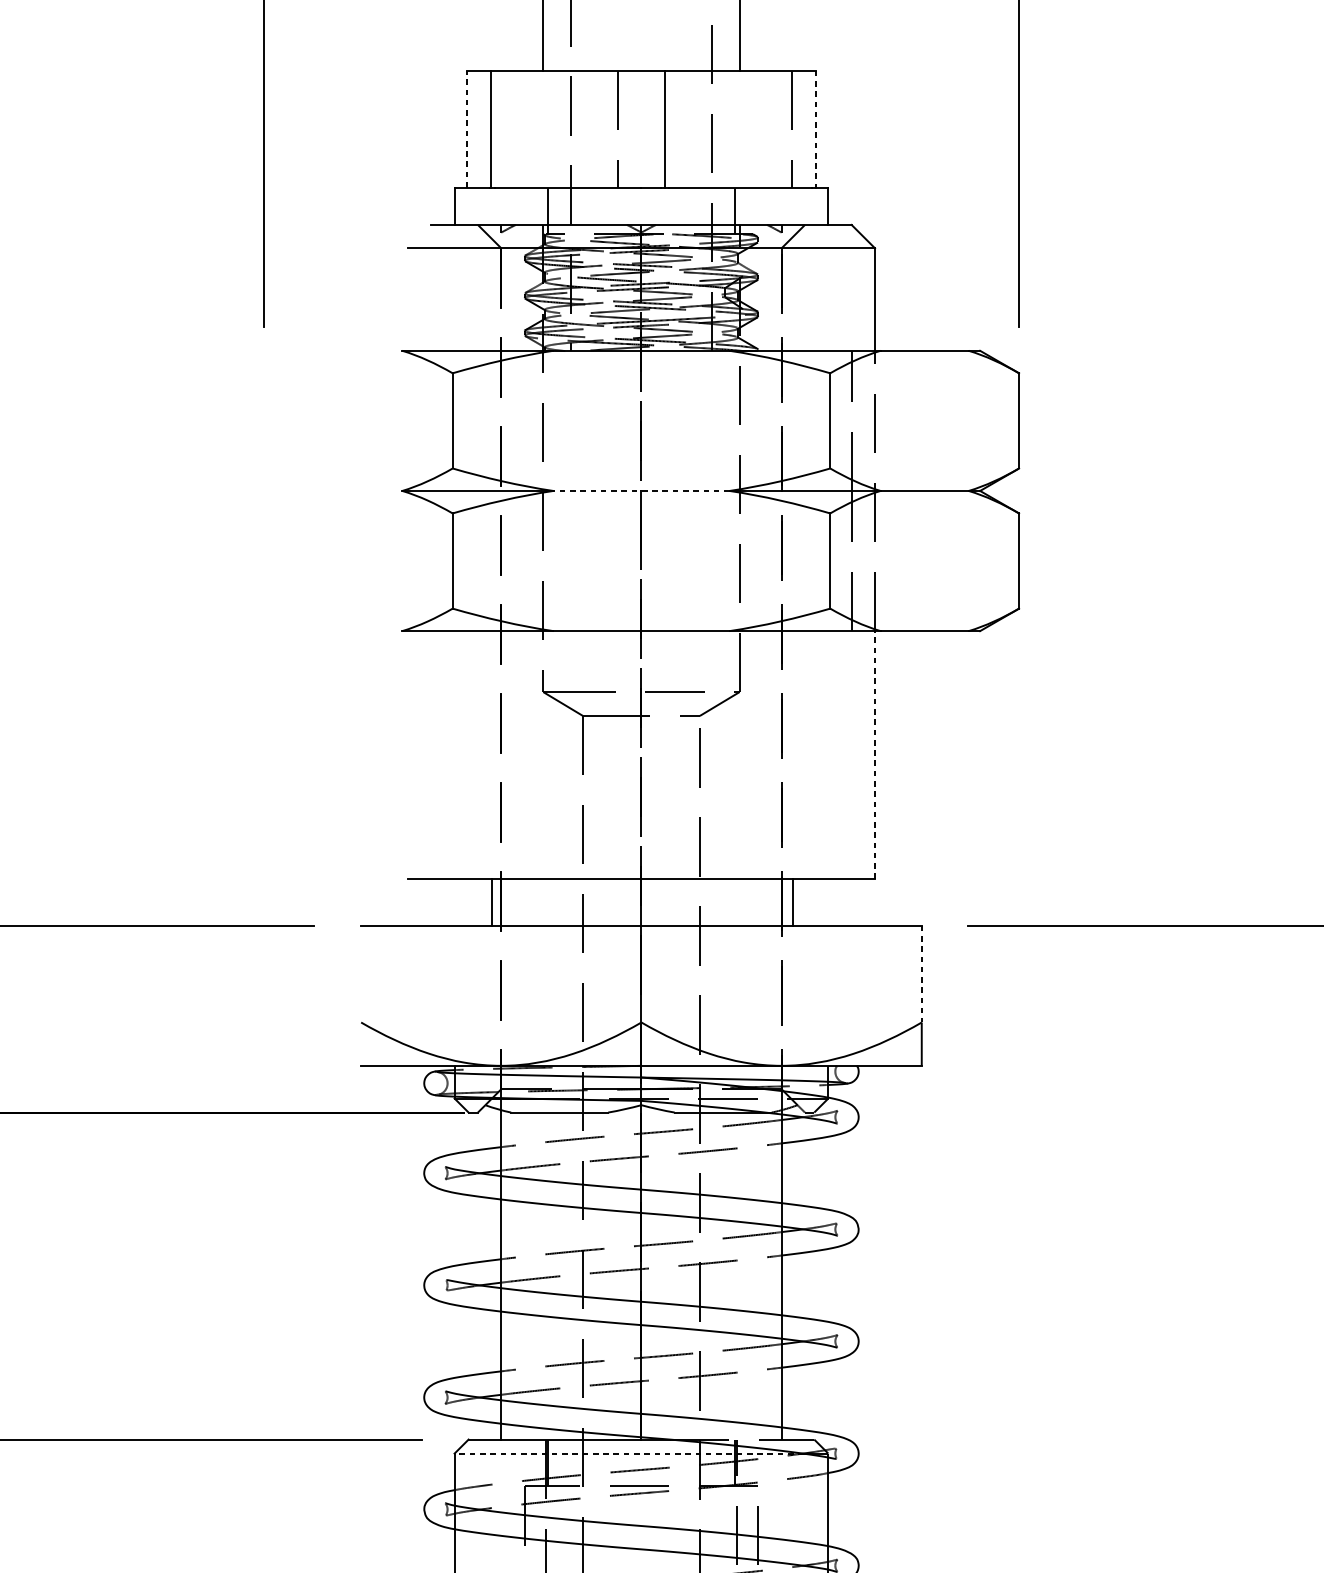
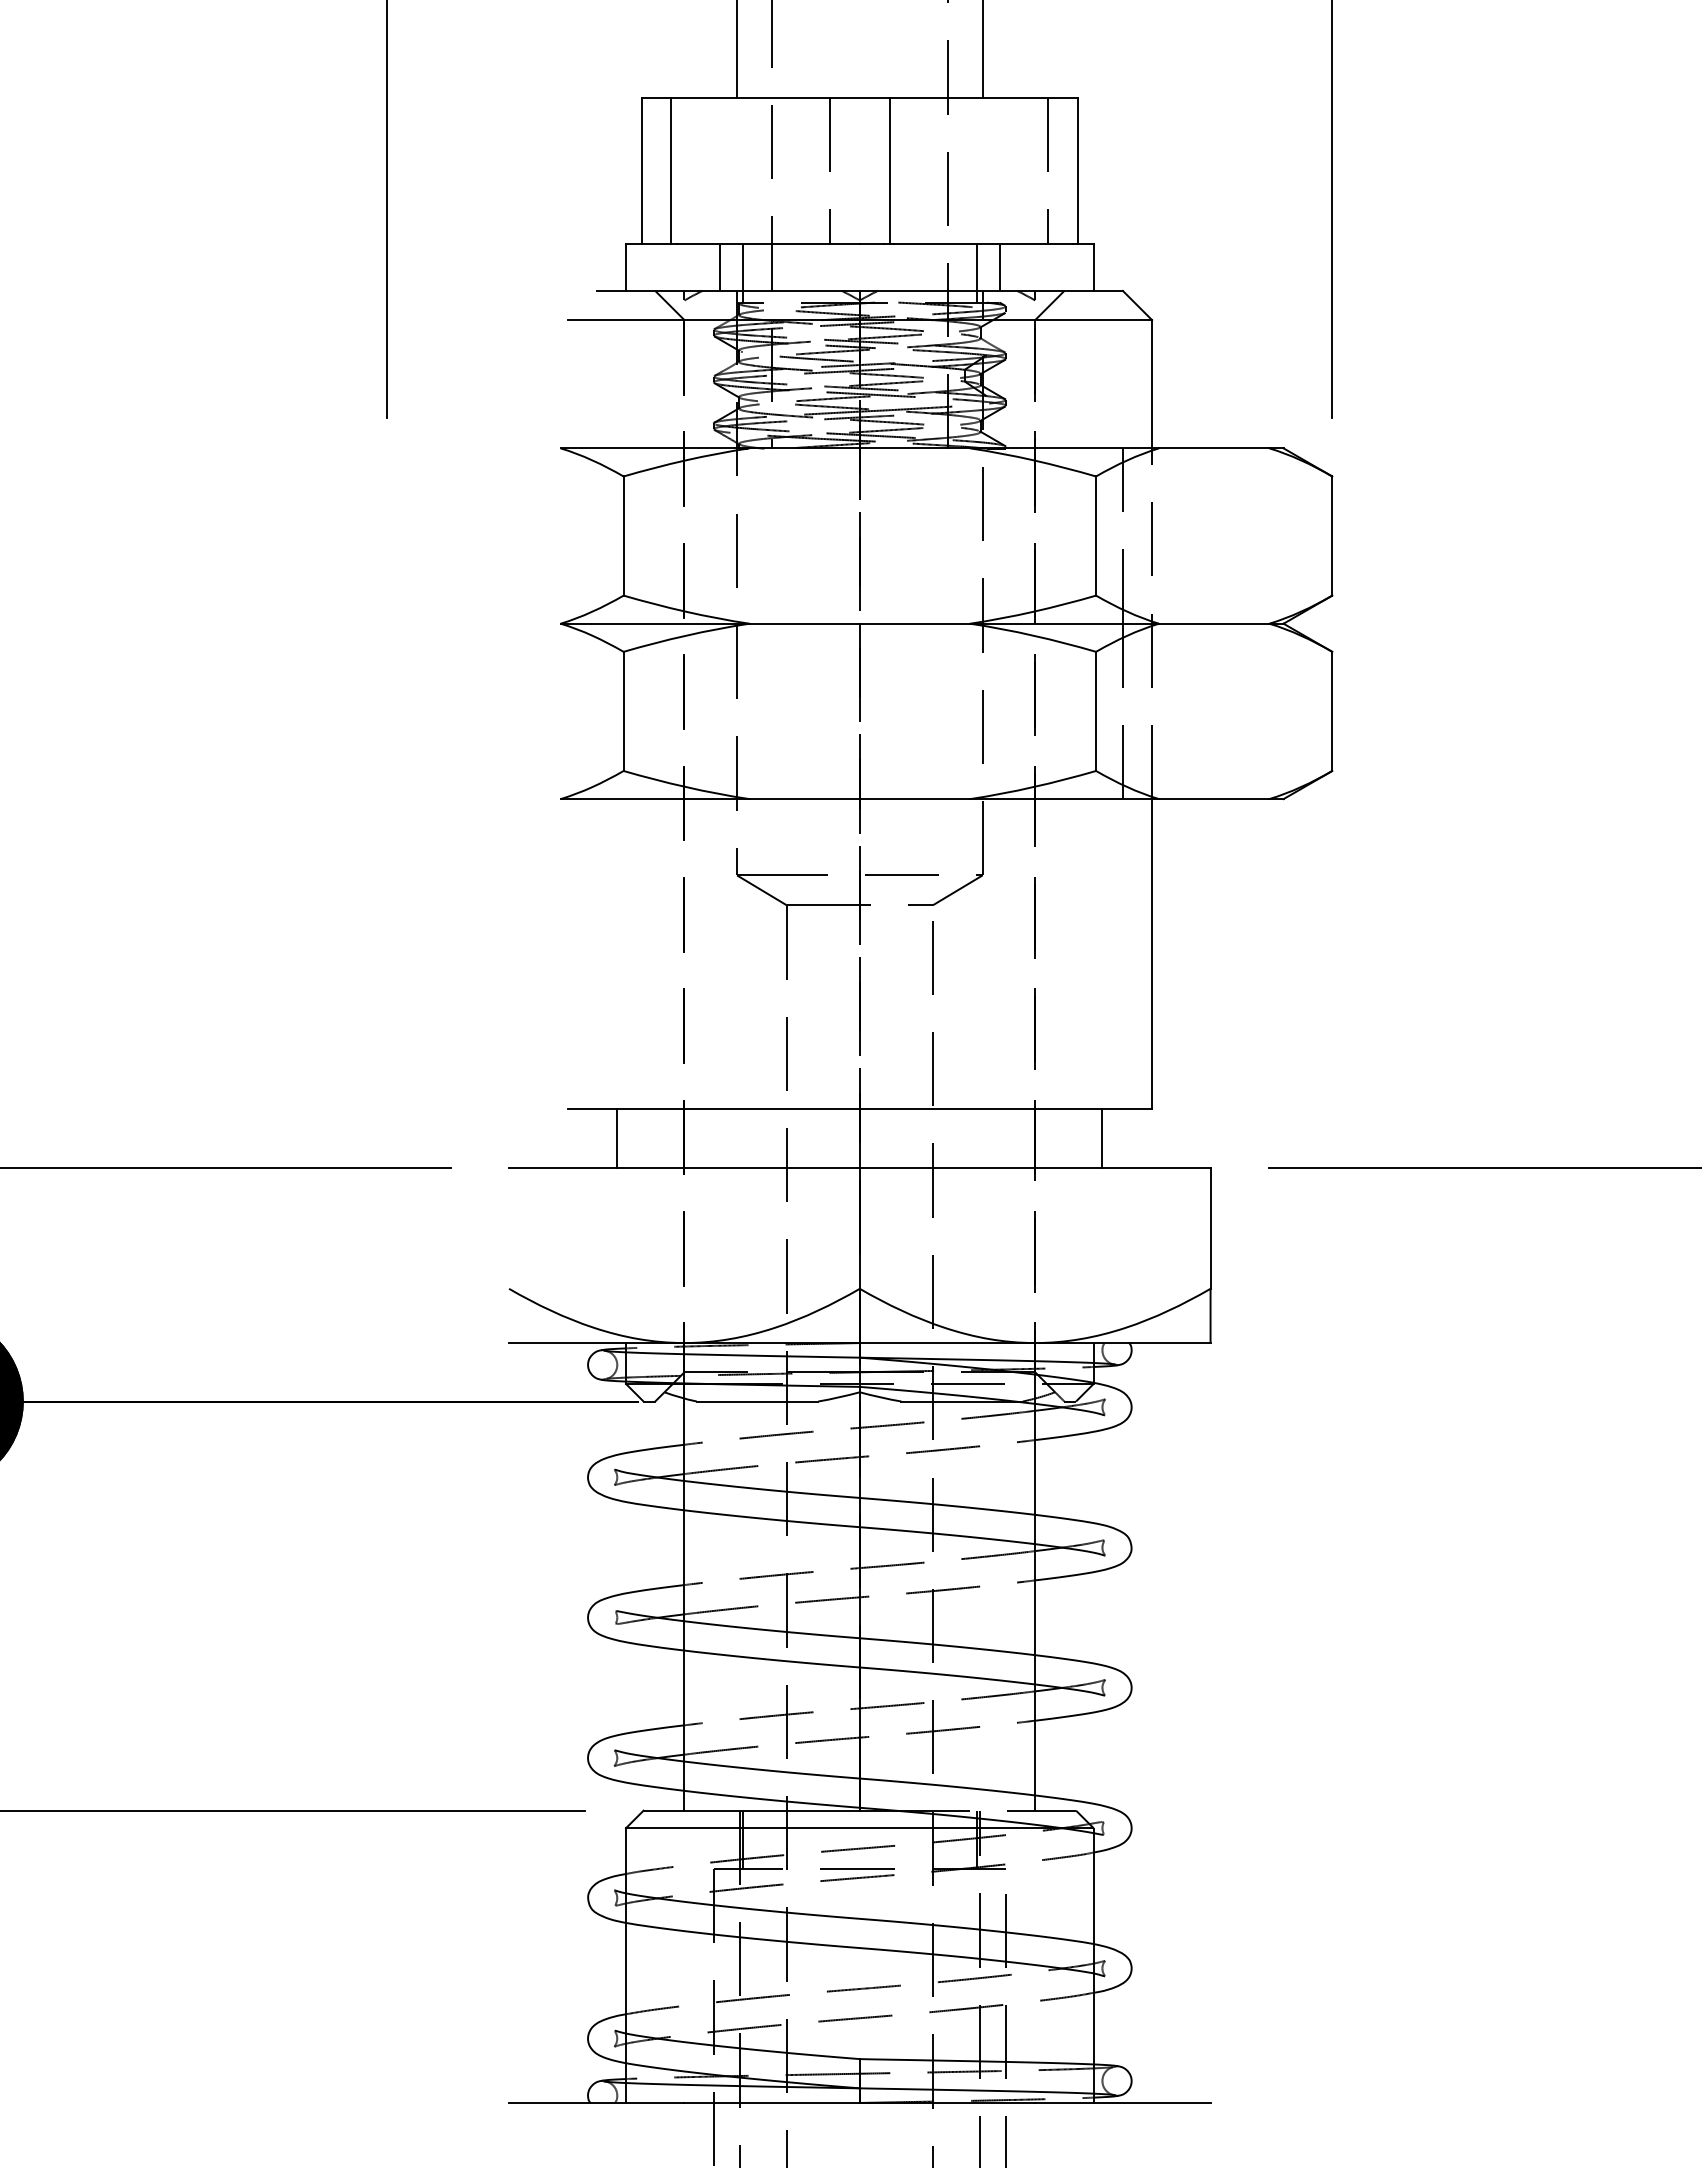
line: (466, 128) -> (641, 170), dashed -> solid
line: (816, 129) -> (1078, 171), dashed -> solid
line: (529, 206) -> (719, 267), added
line: (753, 206) -> (1000, 267), added
line: (641, 490) -> (859, 623), dashed -> solid
line: (875, 754) -> (1152, 953), dashed -> solid
line: (491, 902) -> (617, 1138), moved
line: (793, 902) -> (1102, 1138), moved
line: (921, 974) -> (1210, 1228), dashed -> solid
line: (629, 1453) -> (844, 1828), dashed -> solid

